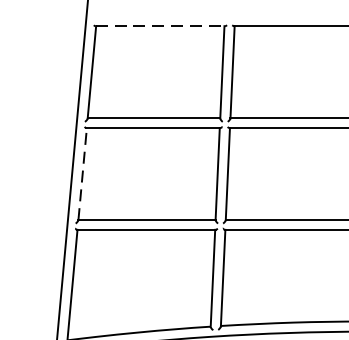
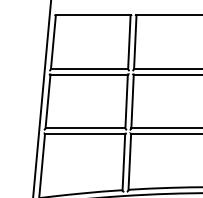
line: (160, 26) -> (93, 15), dashed -> solid
line: (83, 174) -> (48, 101), dashed -> solid

